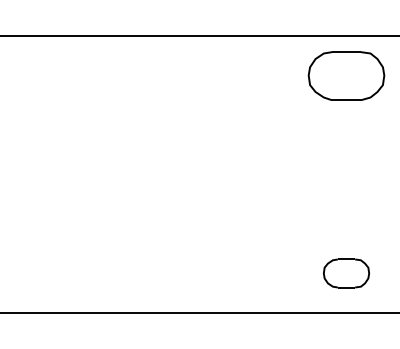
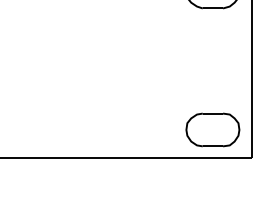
part: (346, 273) -> (212, 129), size x1.67

